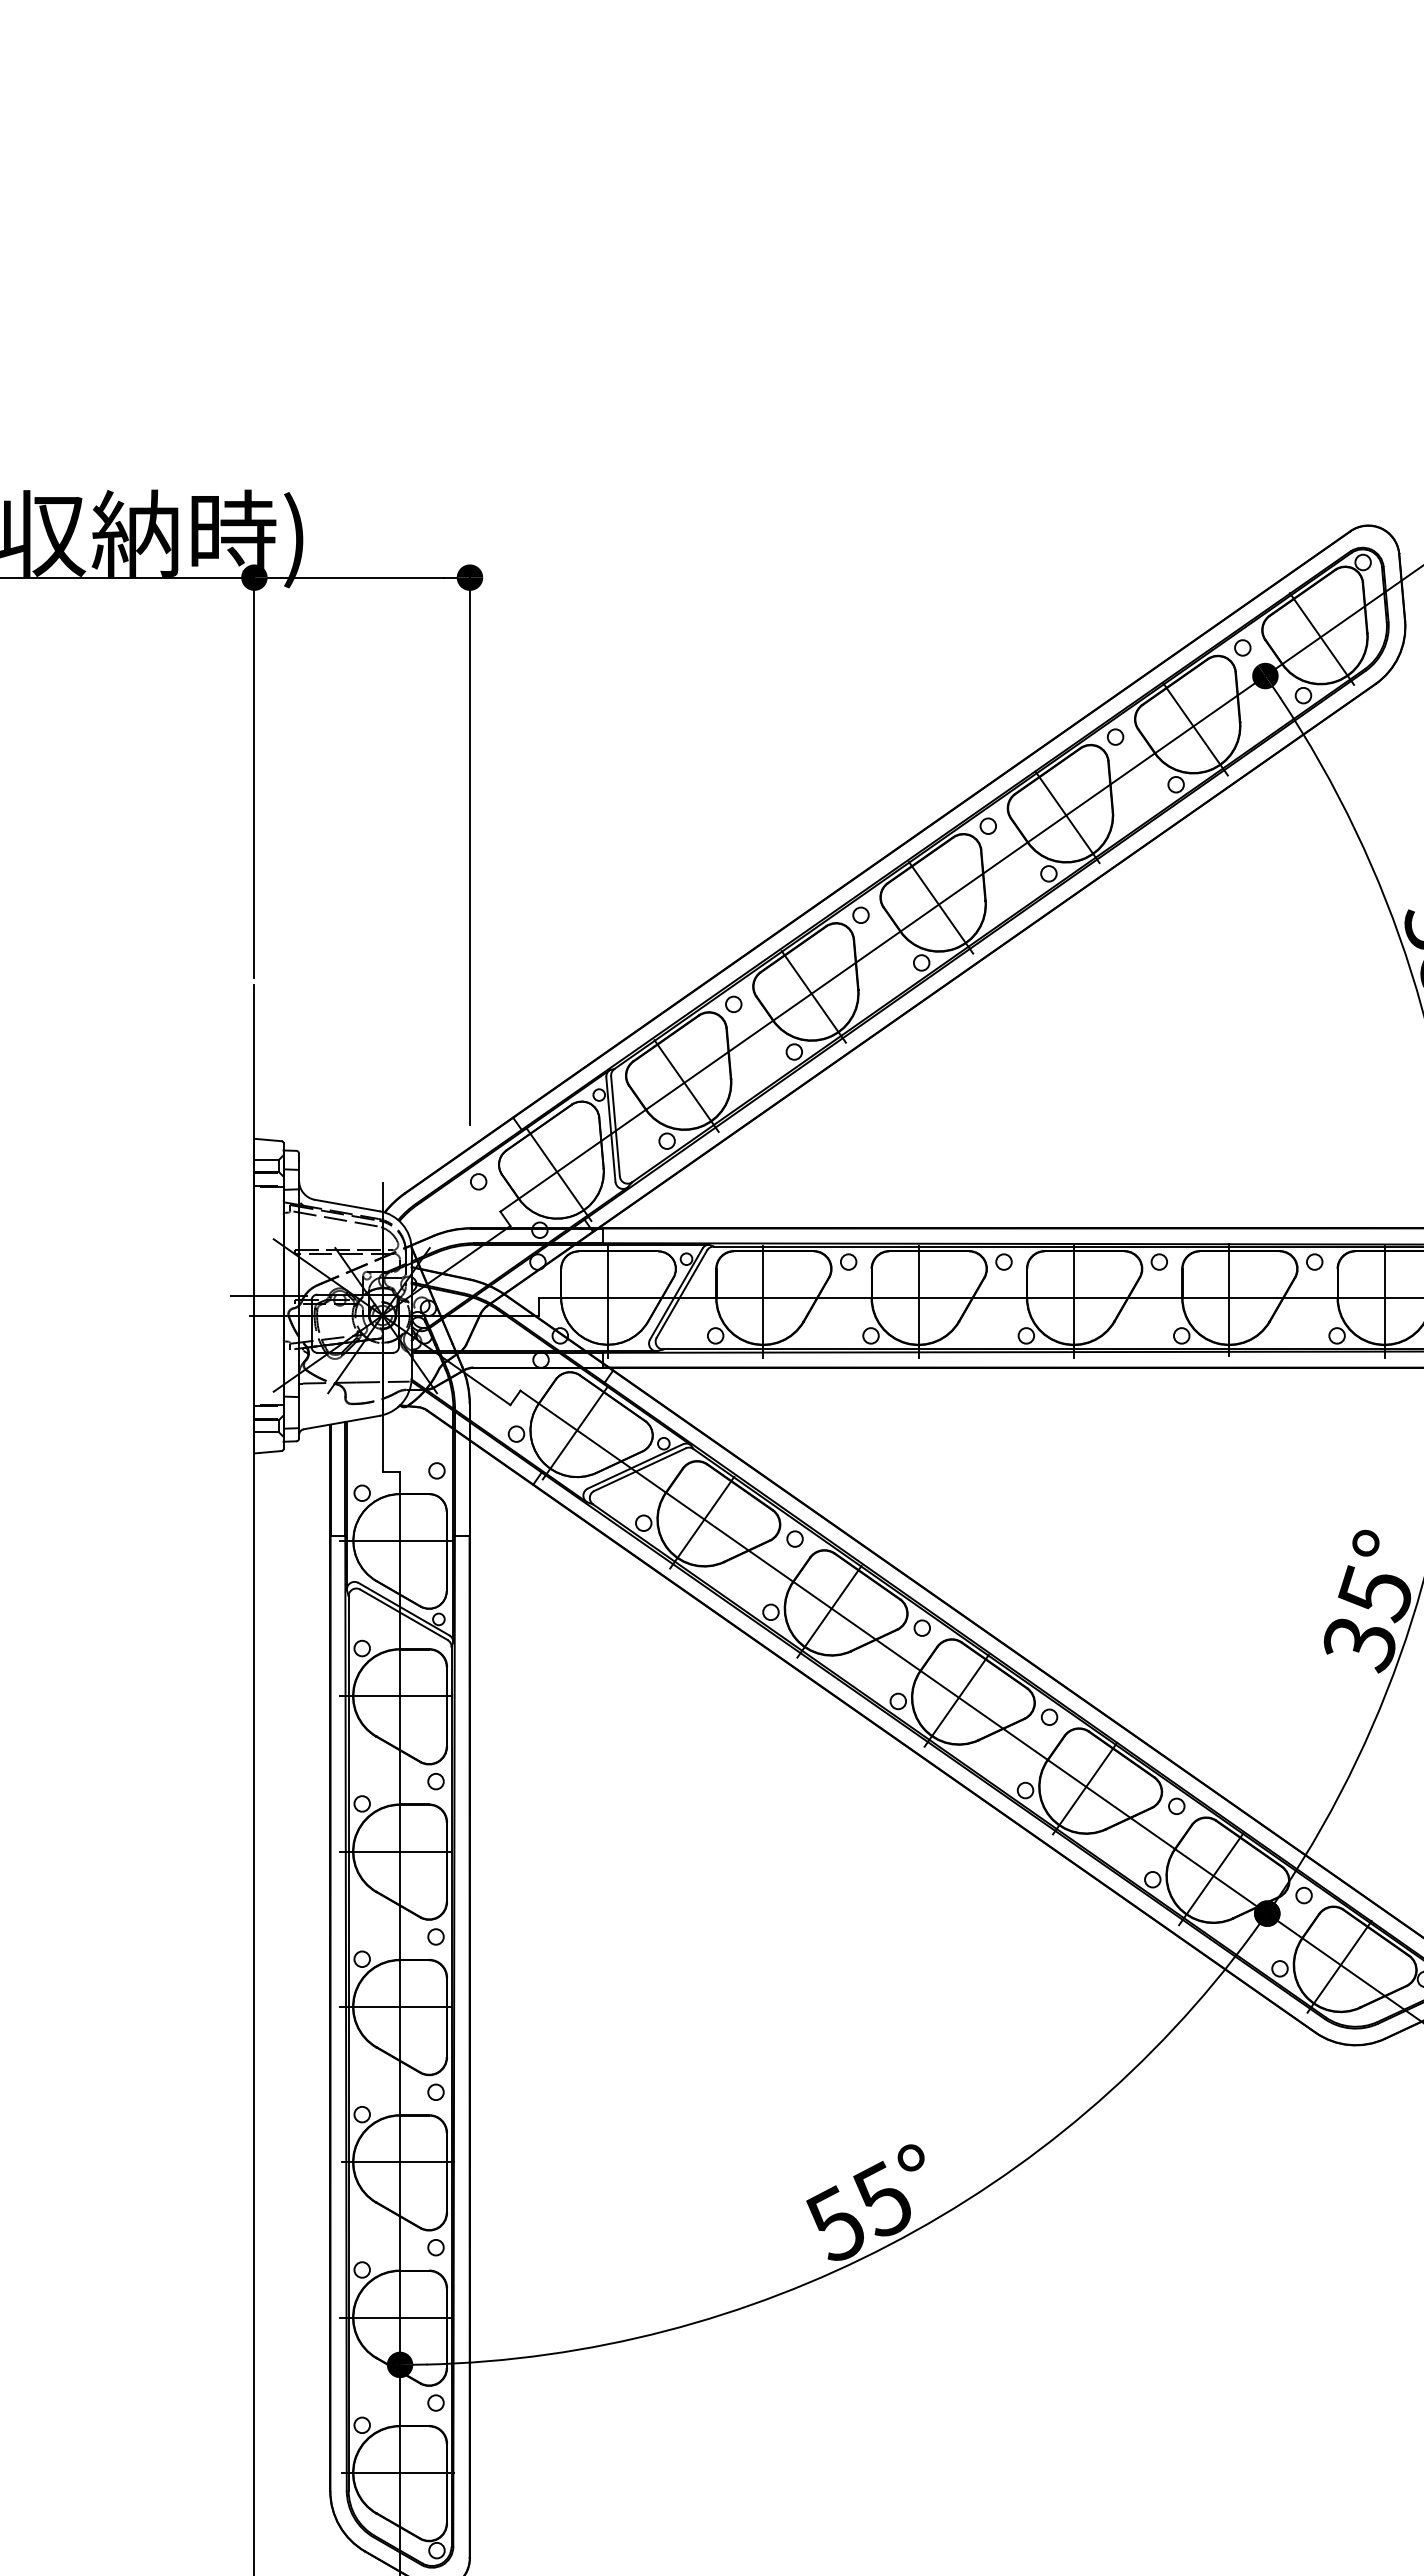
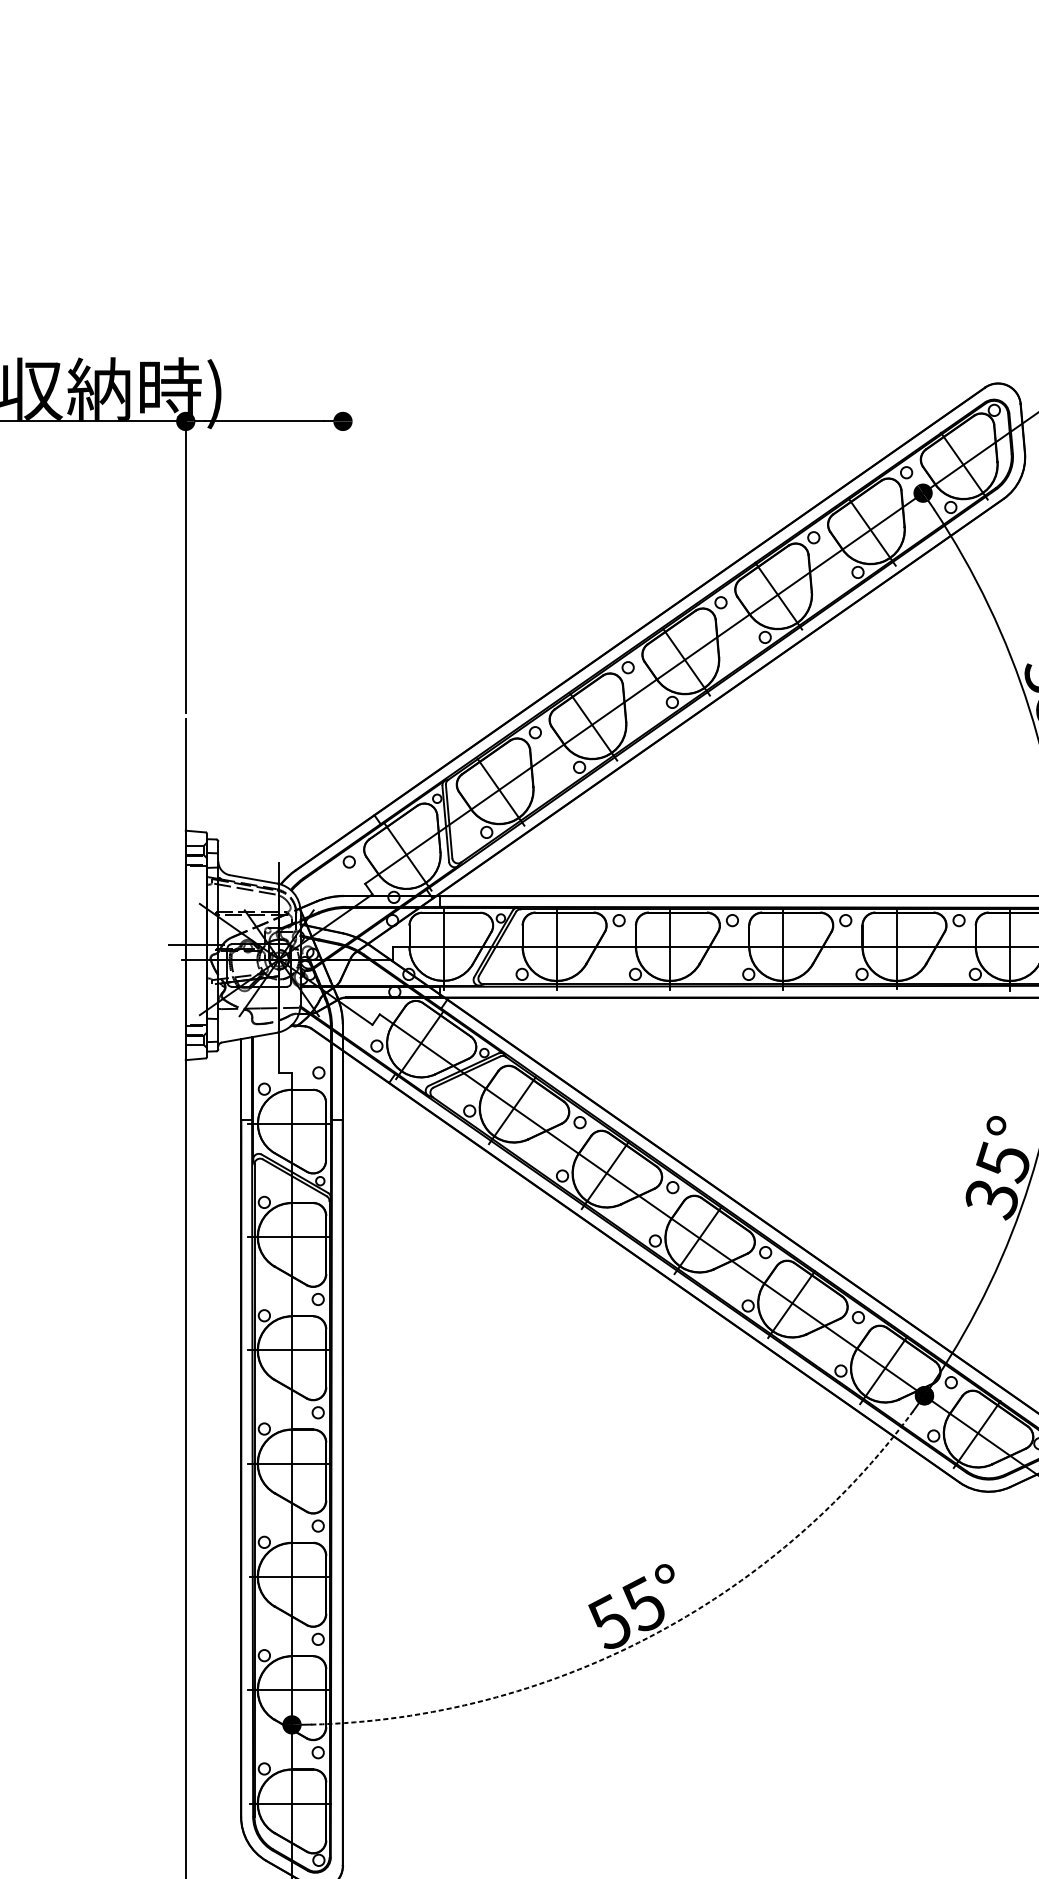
line: (469, 847) -> (342, 618), removed
arc: (888, 2245) -> (648, 1637), solid -> dashed

